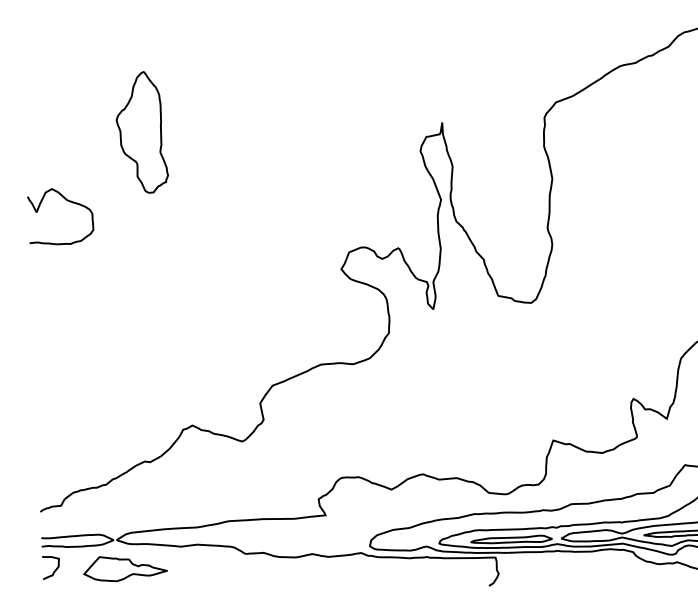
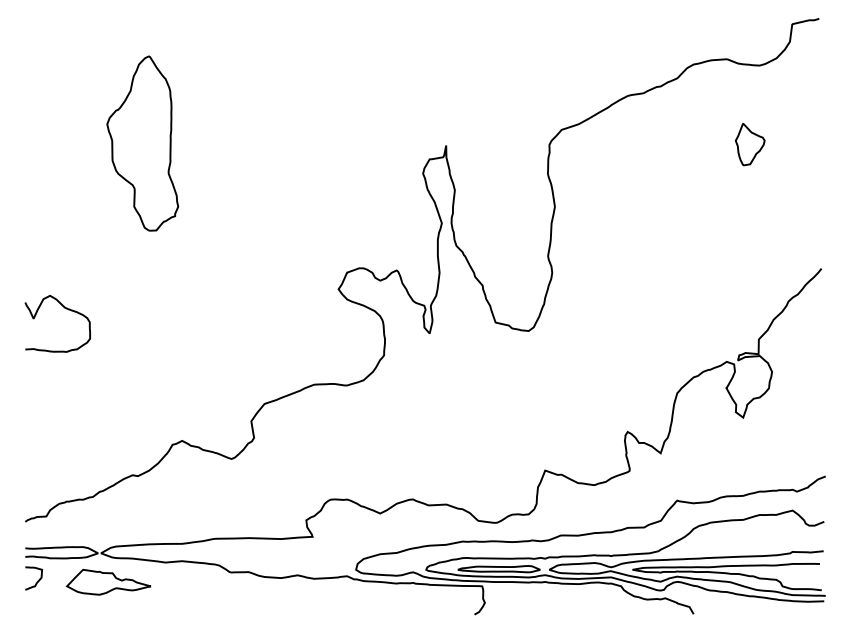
part: (141, 132) -> (142, 143), size x1.43
curve: (66, 201) -> (64, 308), moved

